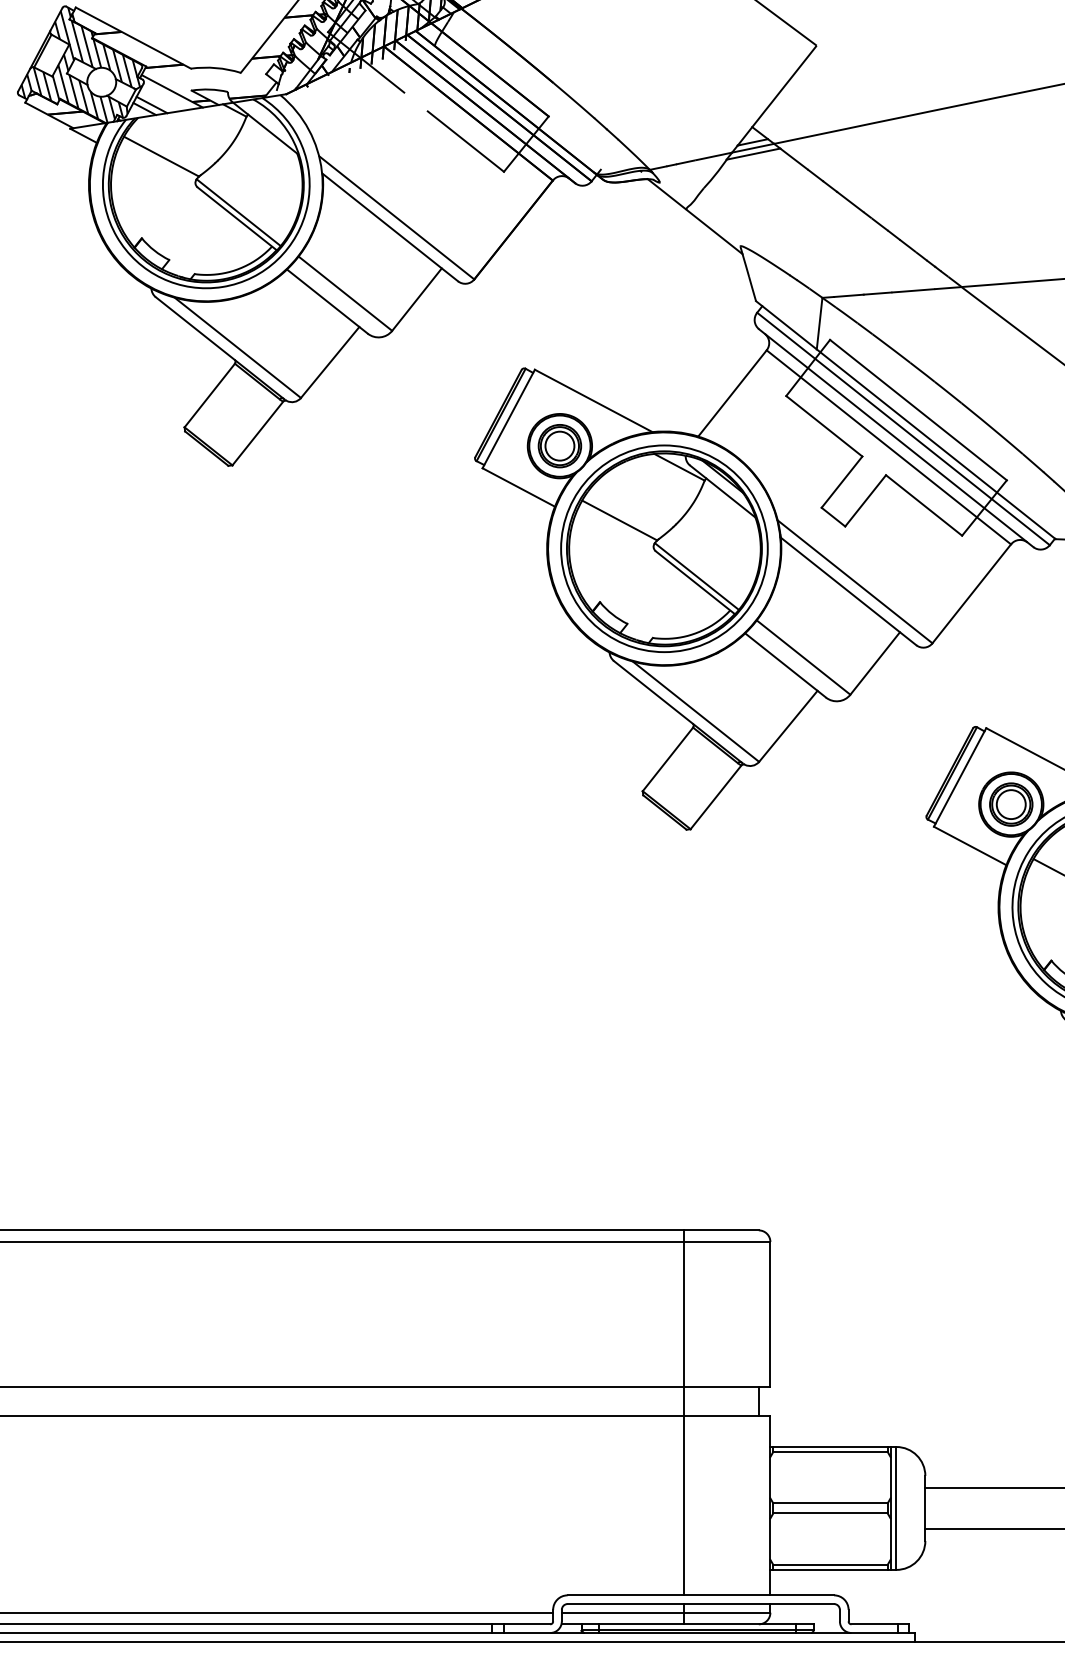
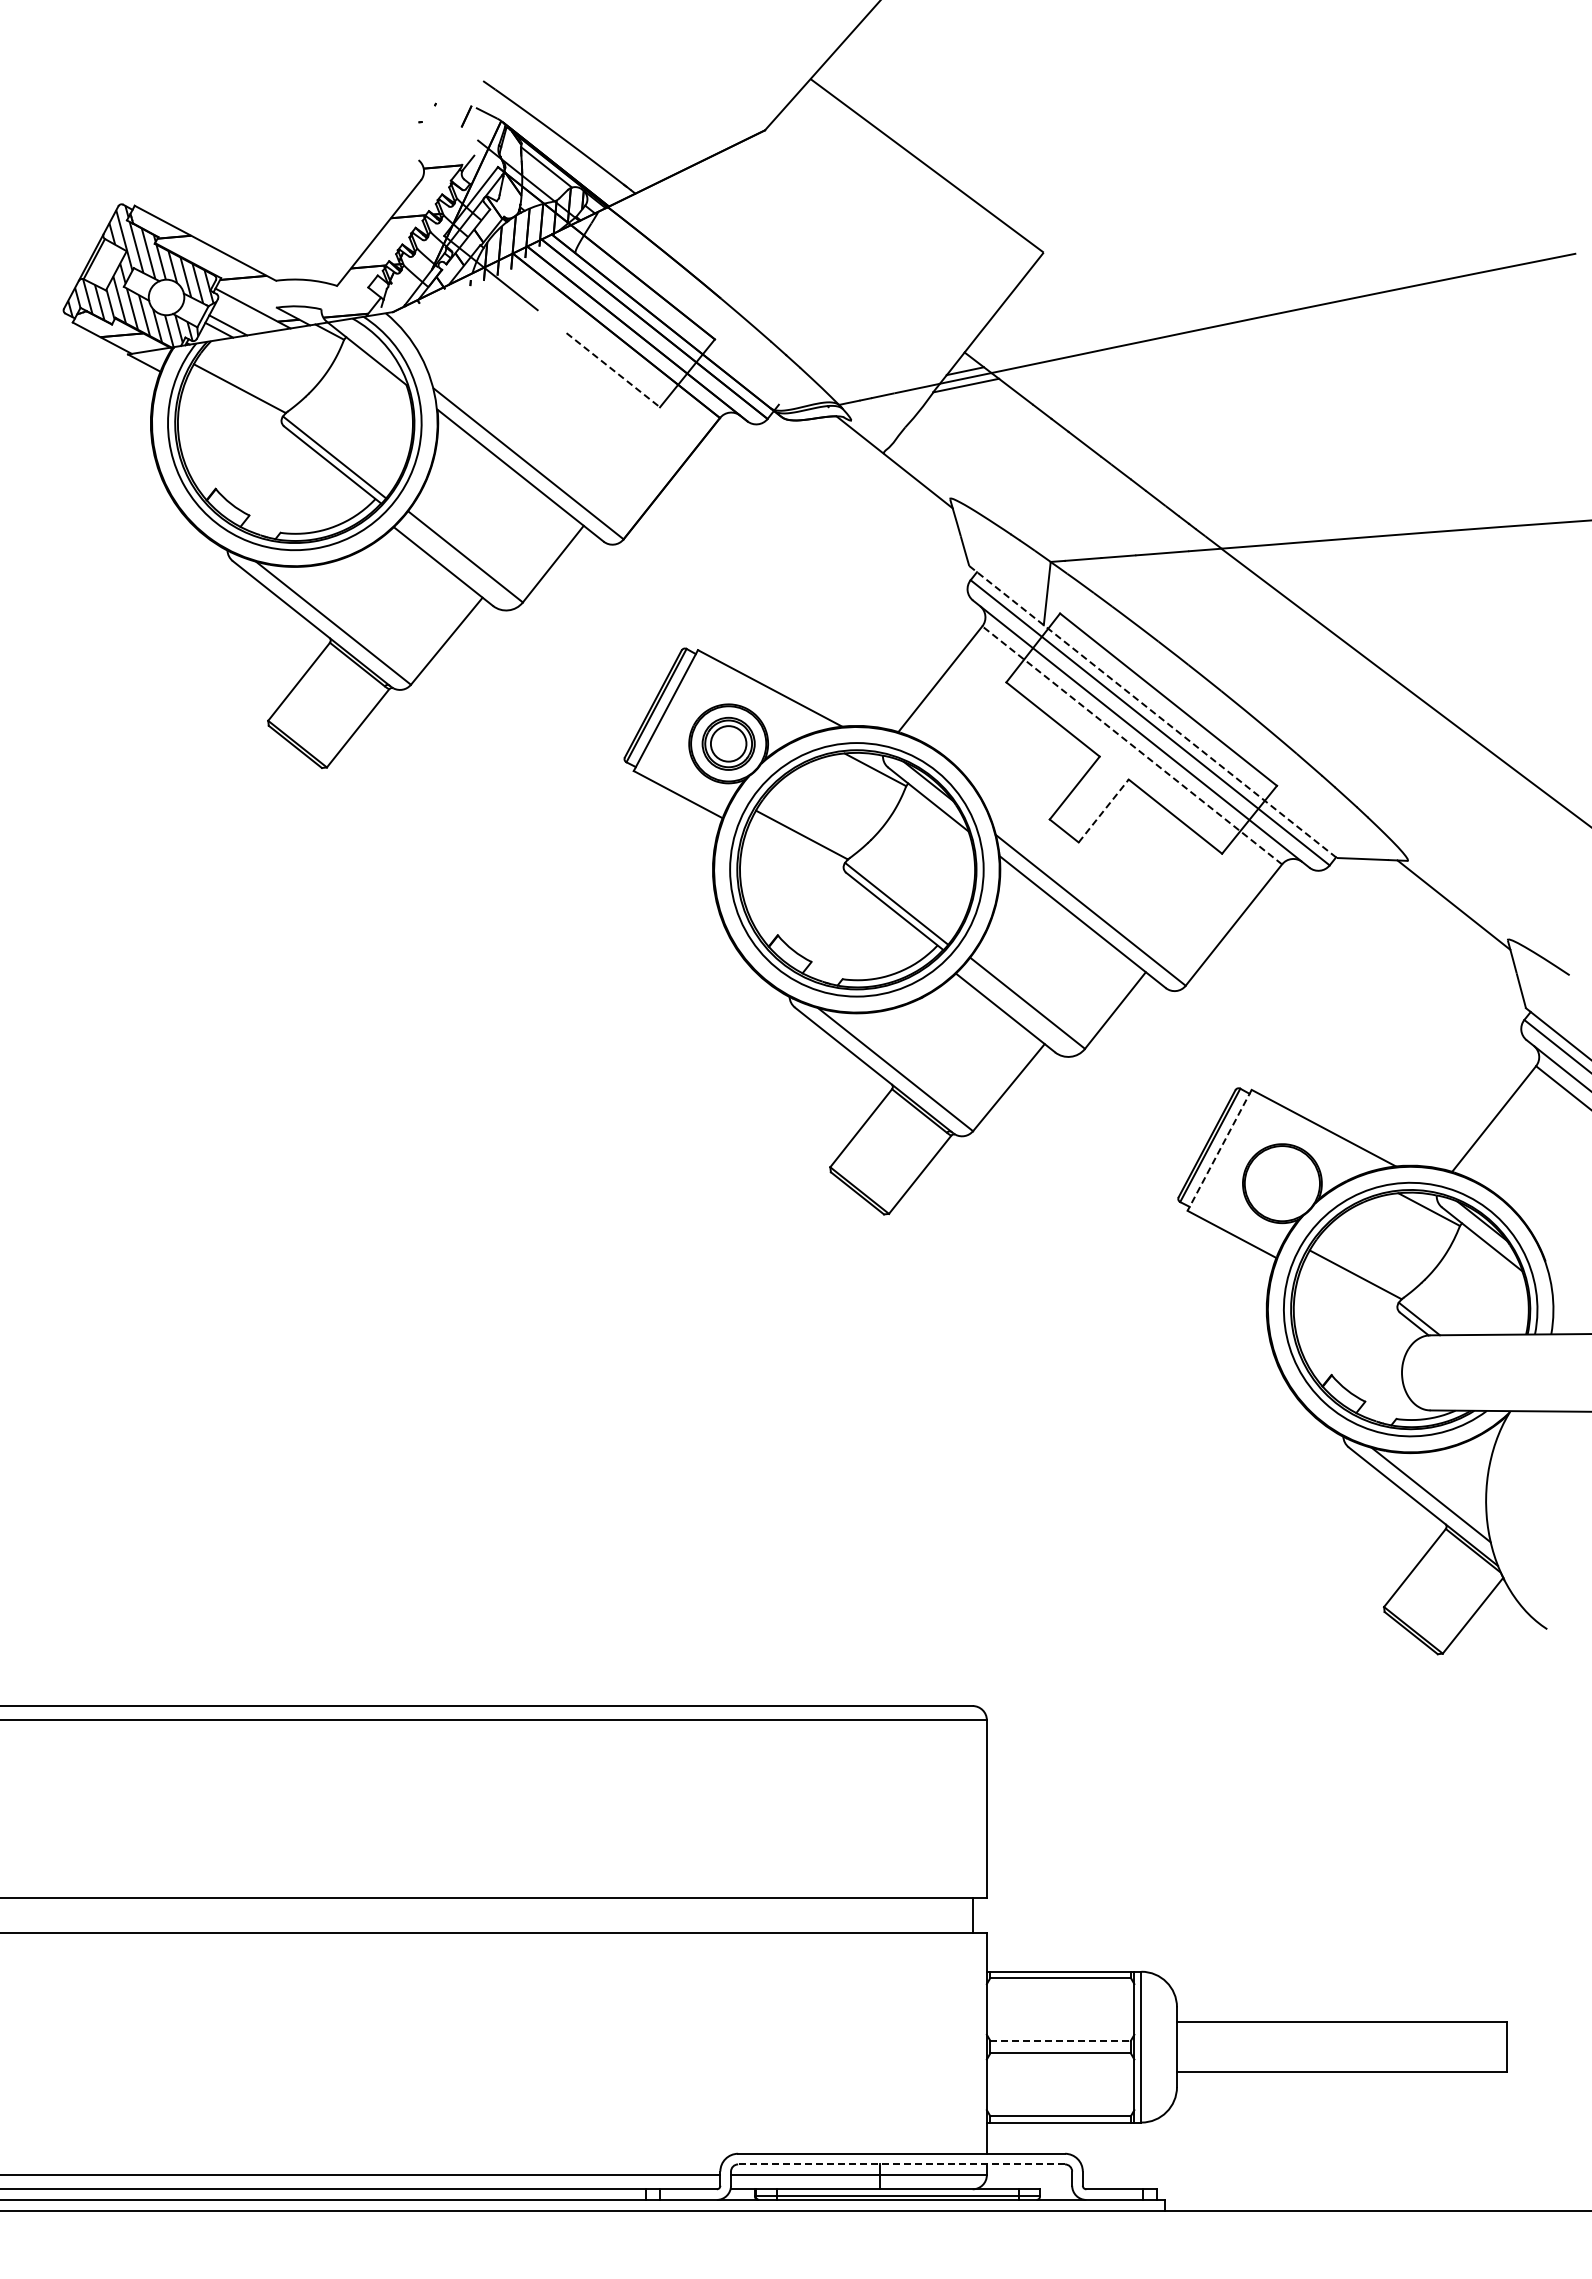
line: (466, 141) -> (613, 370), solid -> dashed
line: (906, 420) -> (1153, 712), solid -> dashed
line: (888, 447) -> (1131, 745), solid -> dashed
line: (866, 500) -> (1104, 810), solid -> dashed
line: (960, 777) -> (1219, 1150), solid -> dashed
part: (1011, 804) -> (1282, 1183), removed
line: (683, 1412) -> (880, 1929), removed
line: (831, 1503) -> (1061, 2040), solid -> dashed
line: (700, 1604) -> (901, 2164), solid -> dashed

